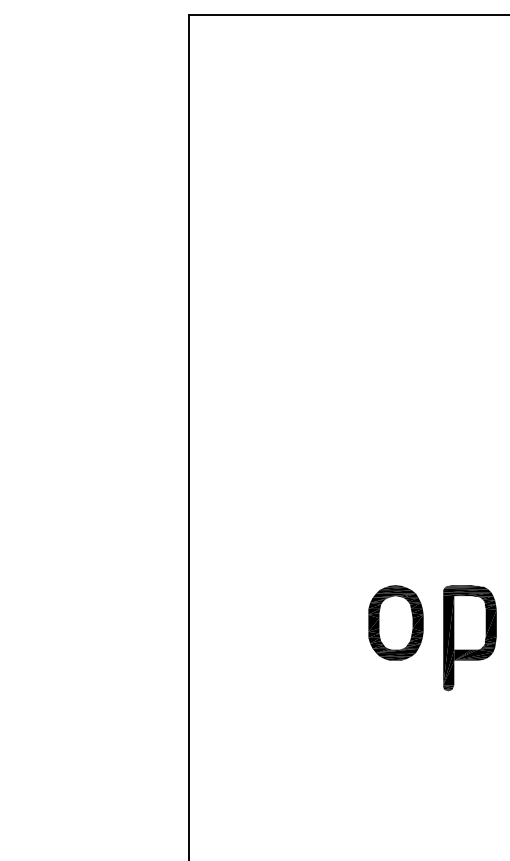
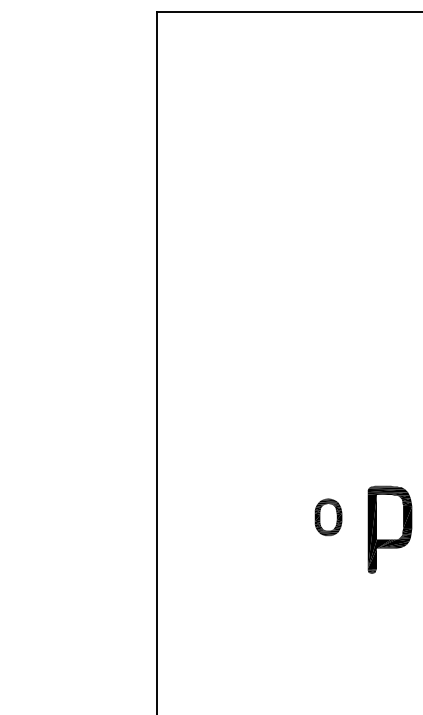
part: (395, 622) -> (328, 516), size x0.6

